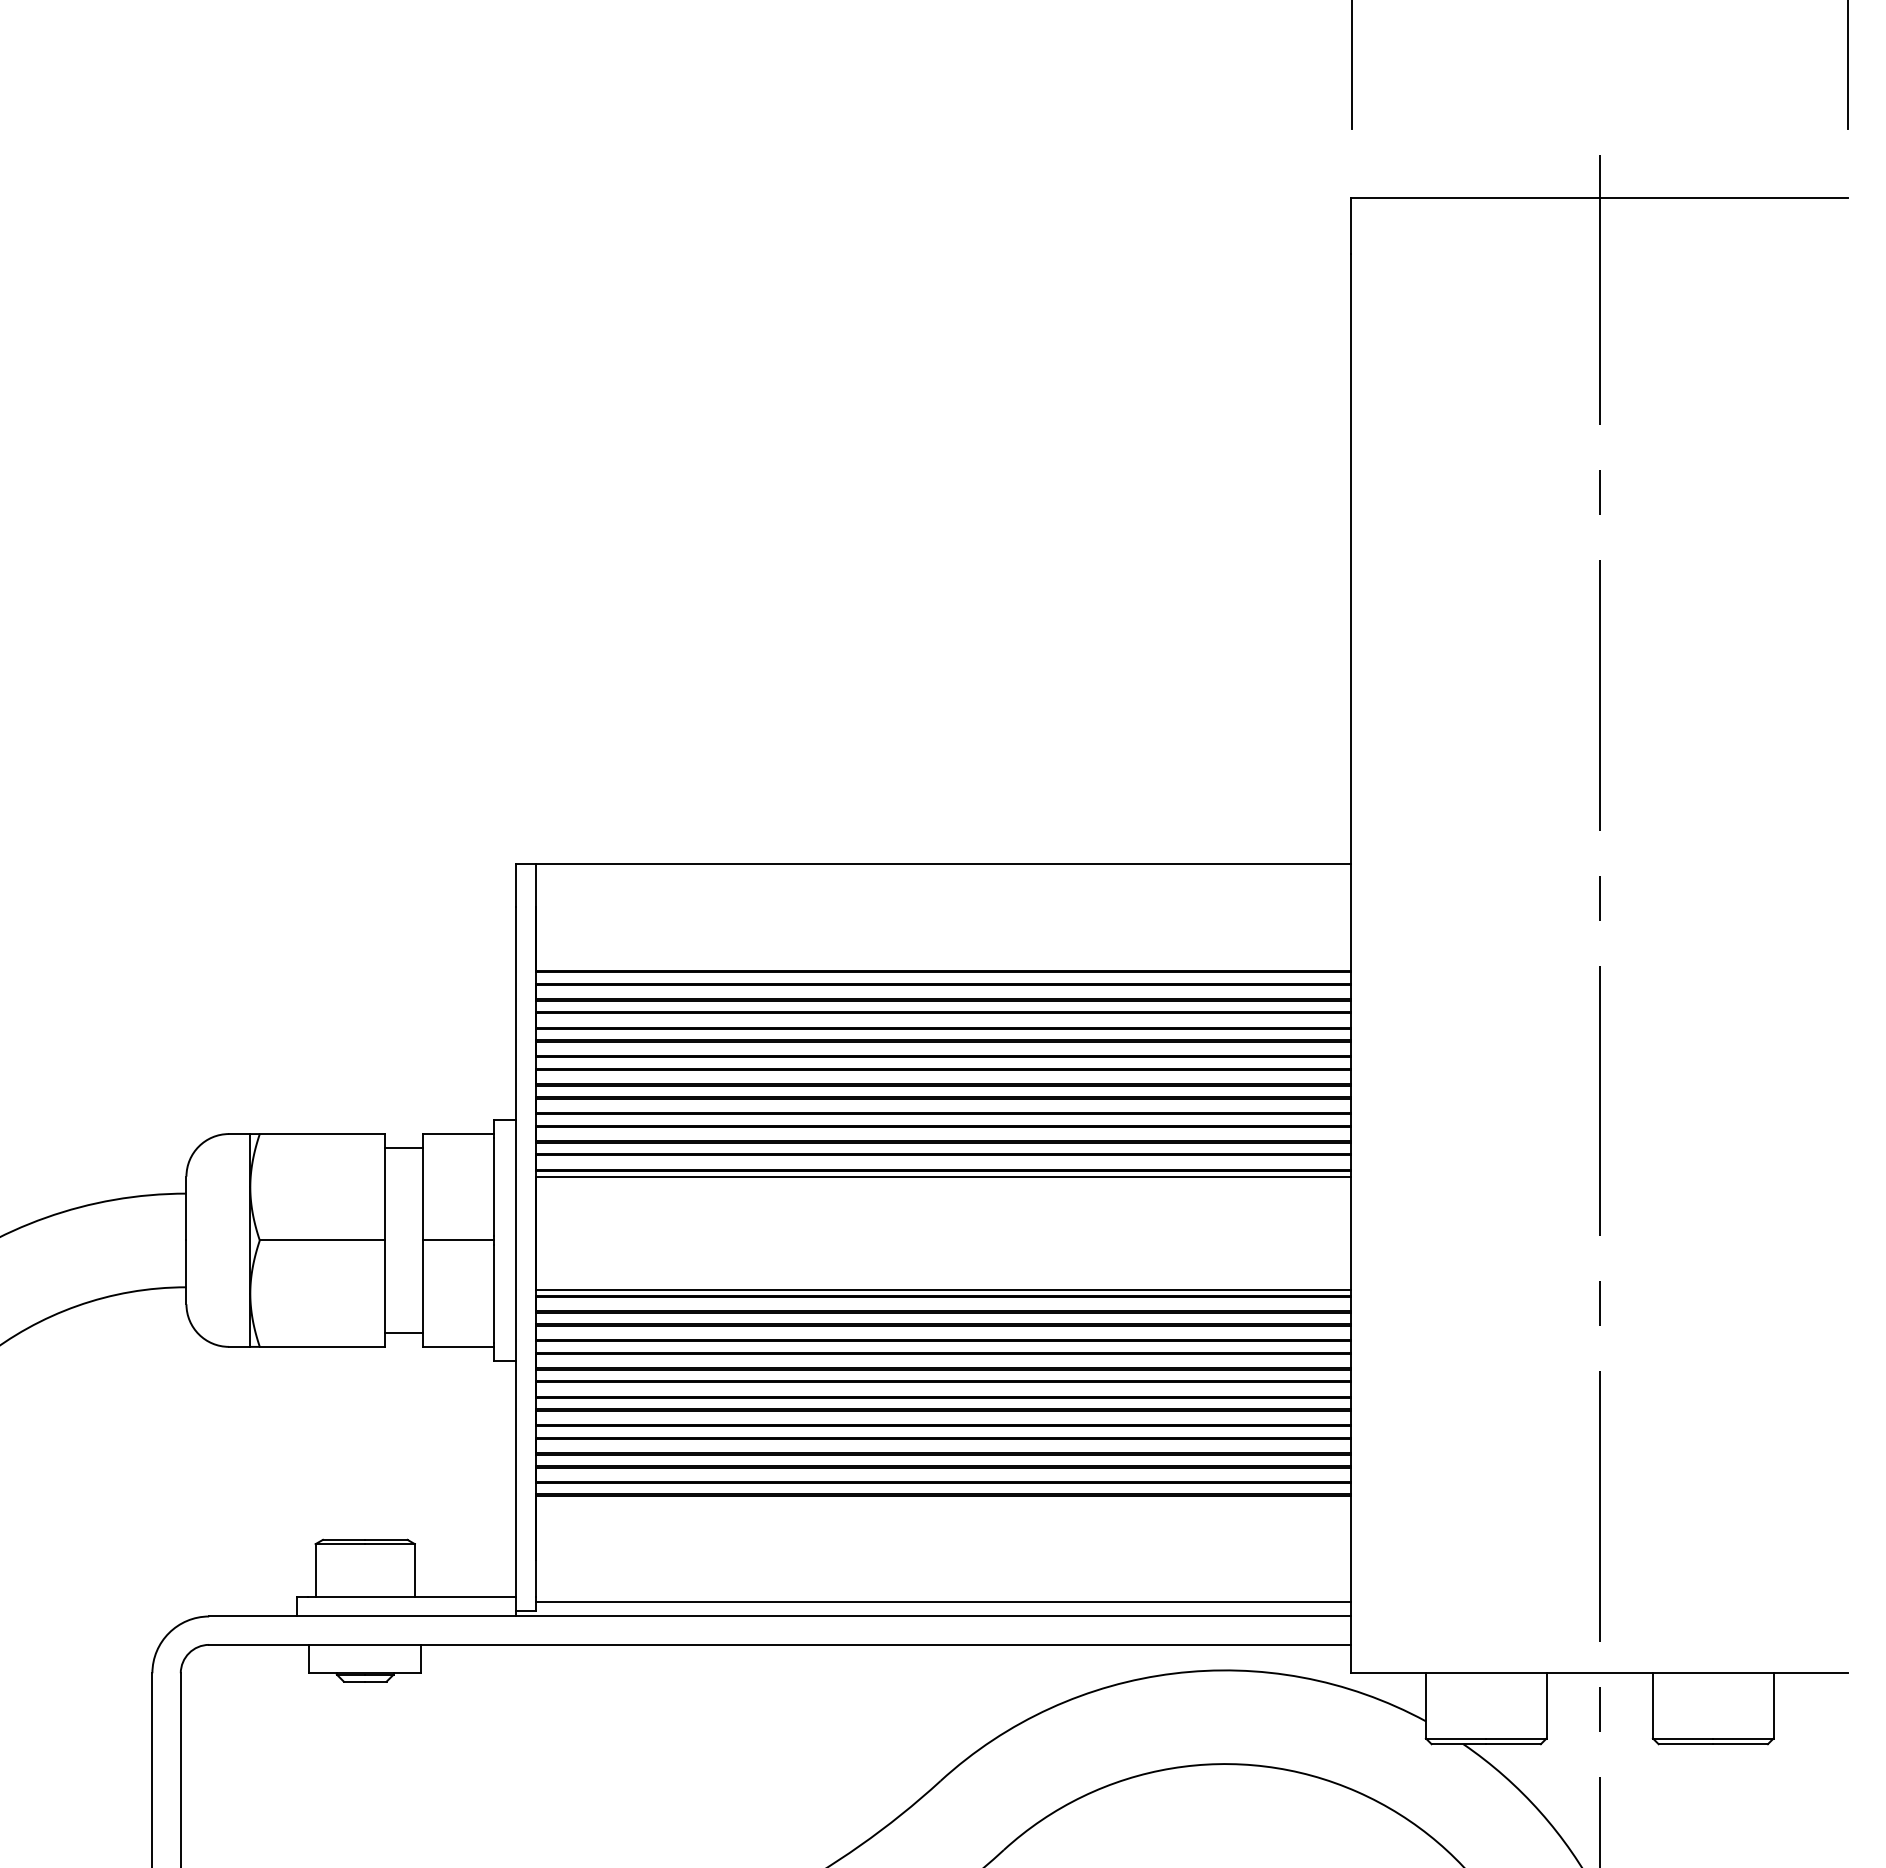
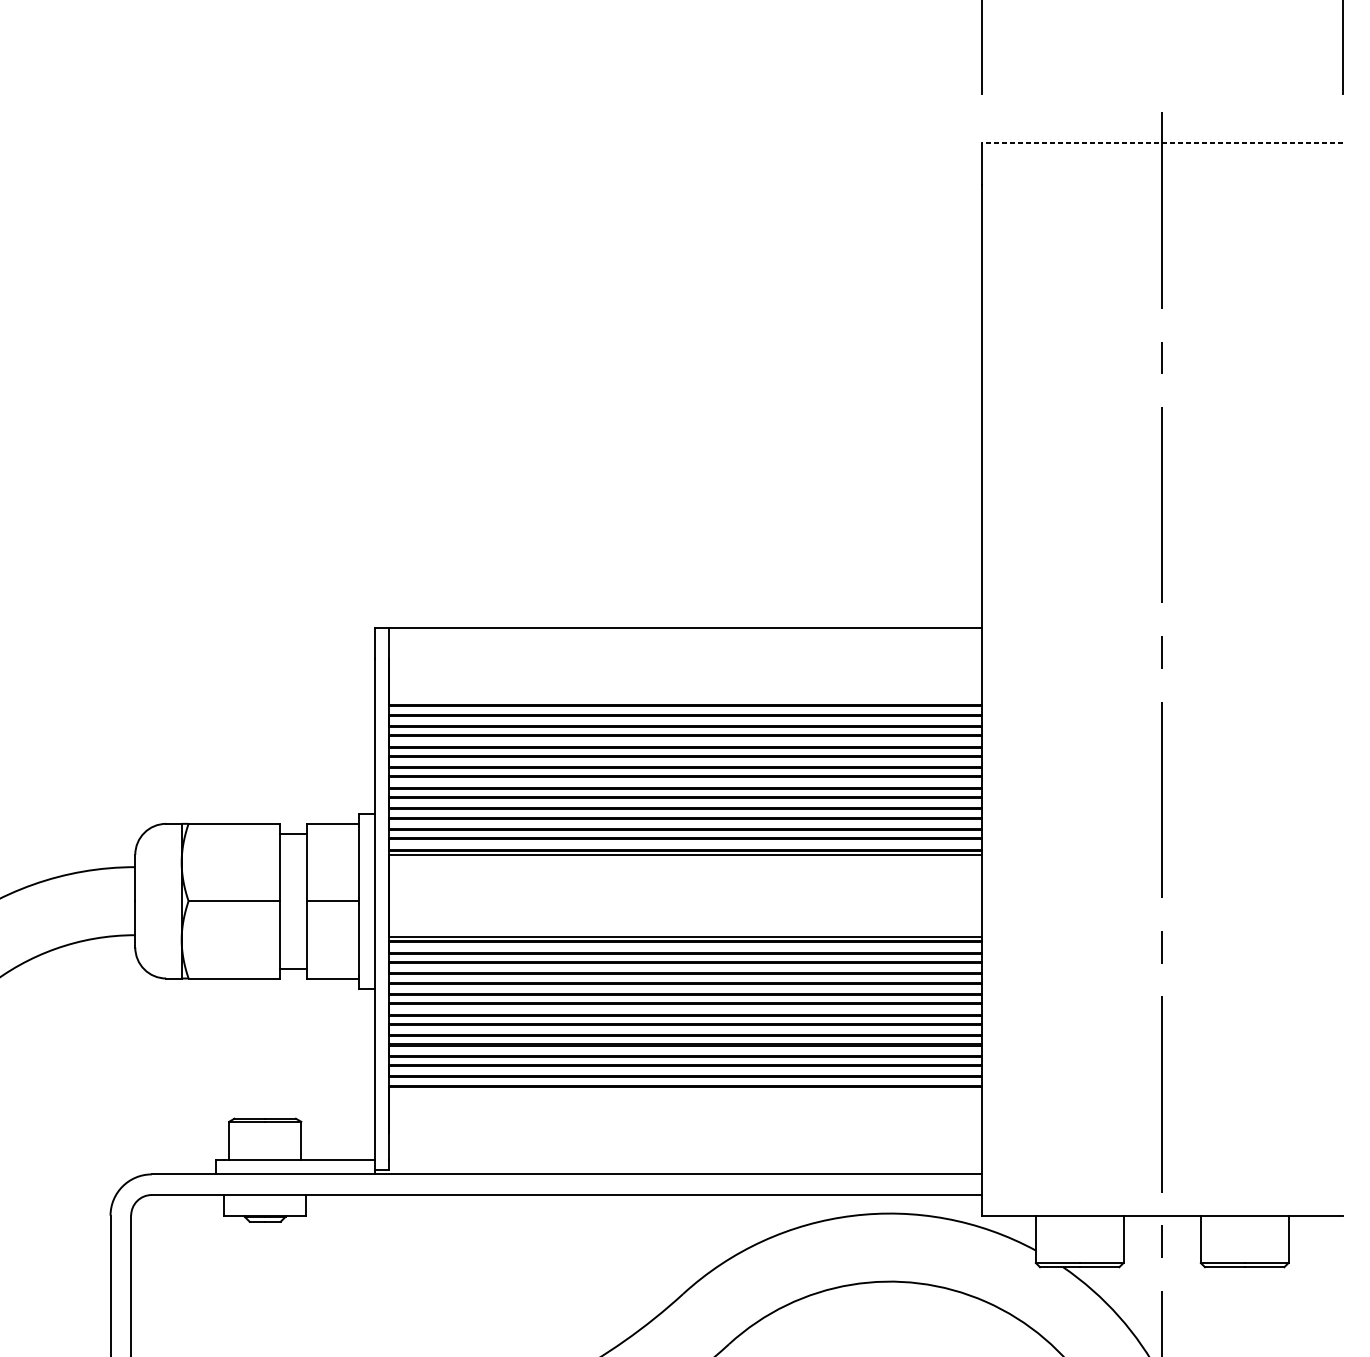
line: (1599, 197) -> (1162, 143), solid -> dashed
line: (943, 1602) -> (685, 1164), removed

